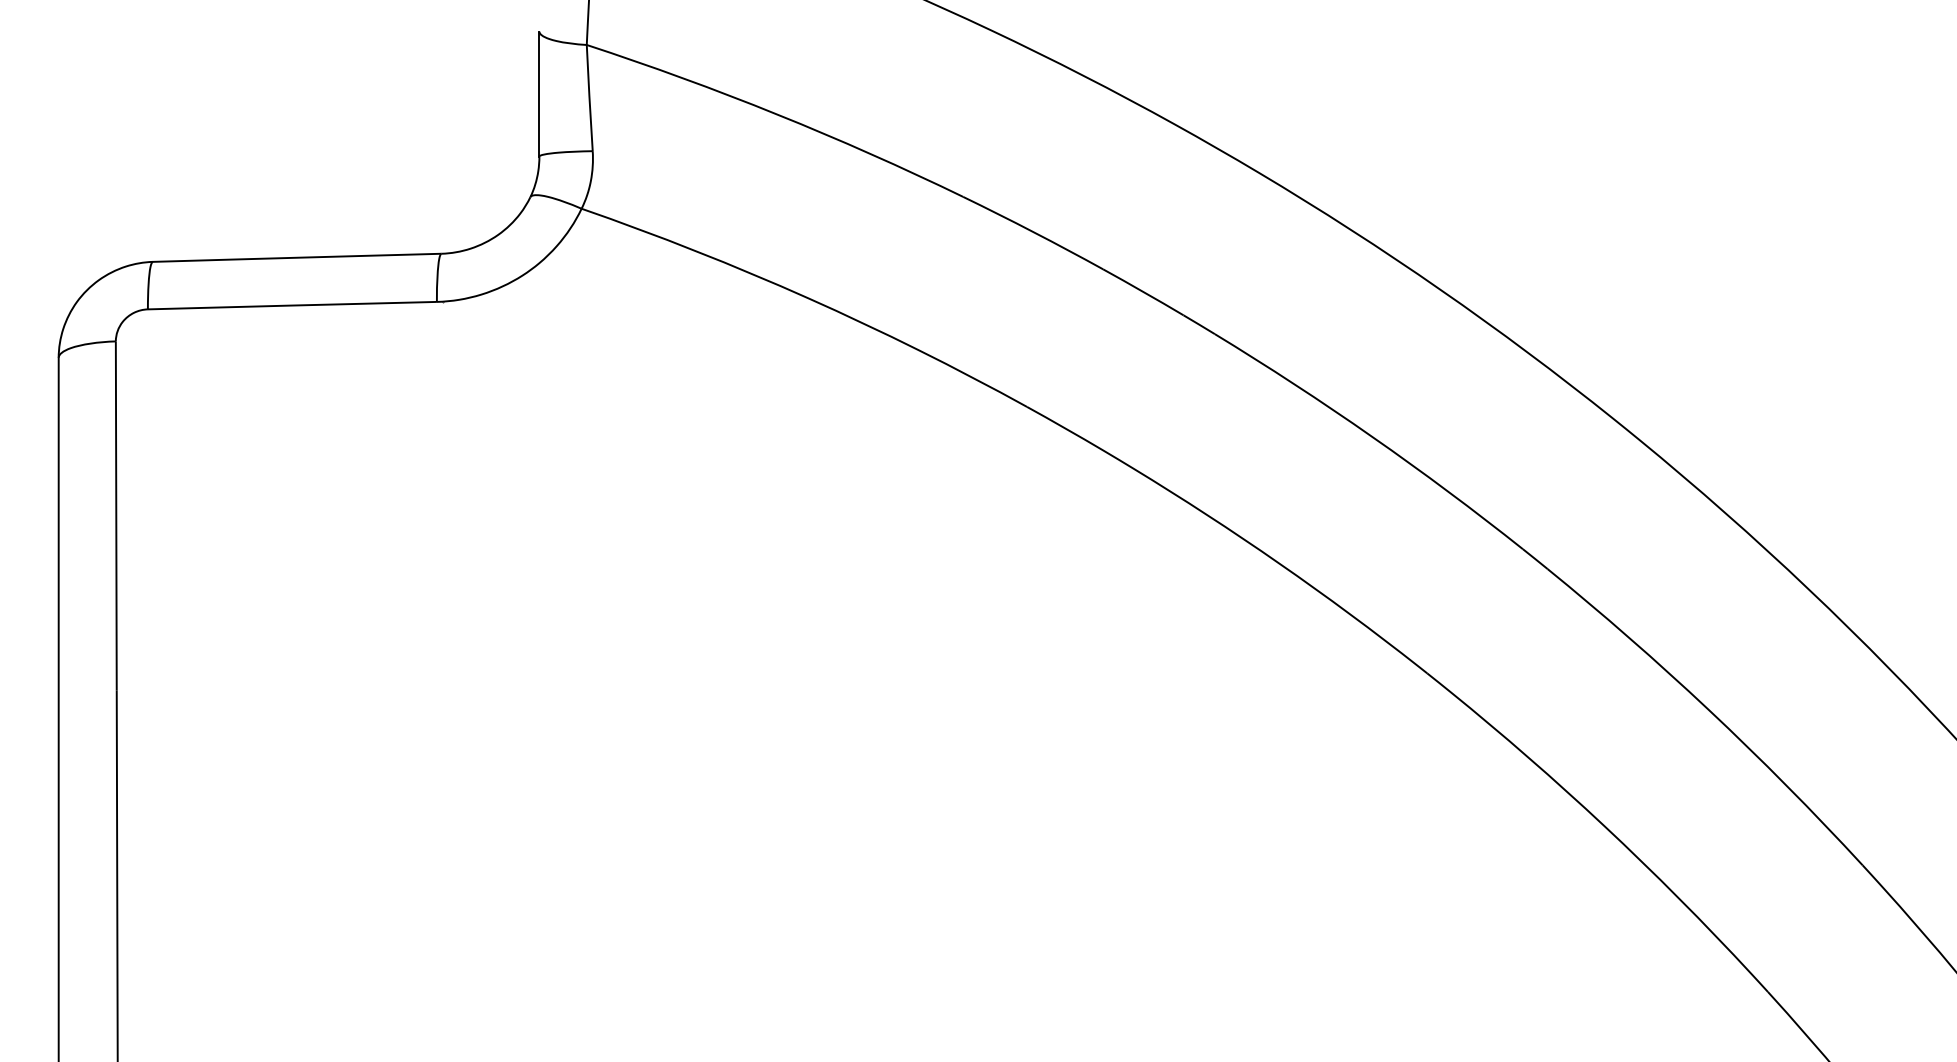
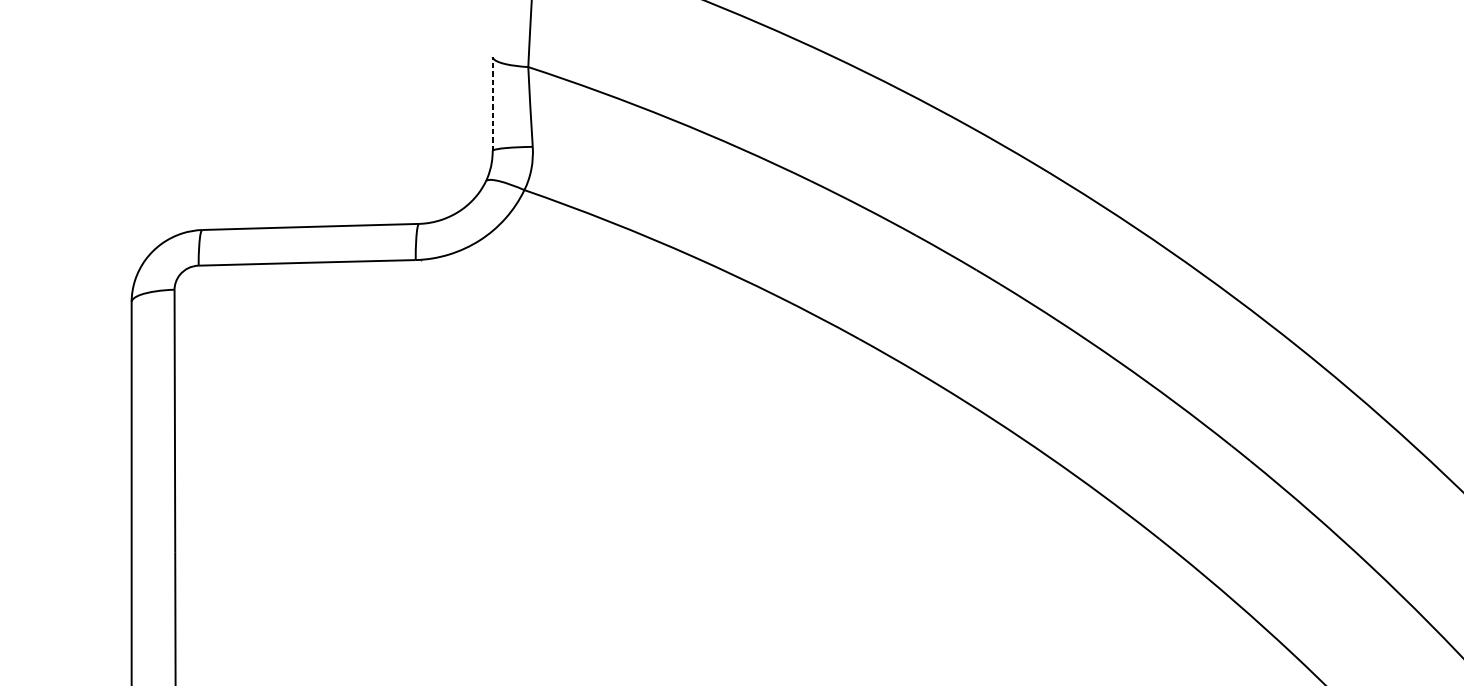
line: (539, 93) -> (492, 103), solid -> dashed

